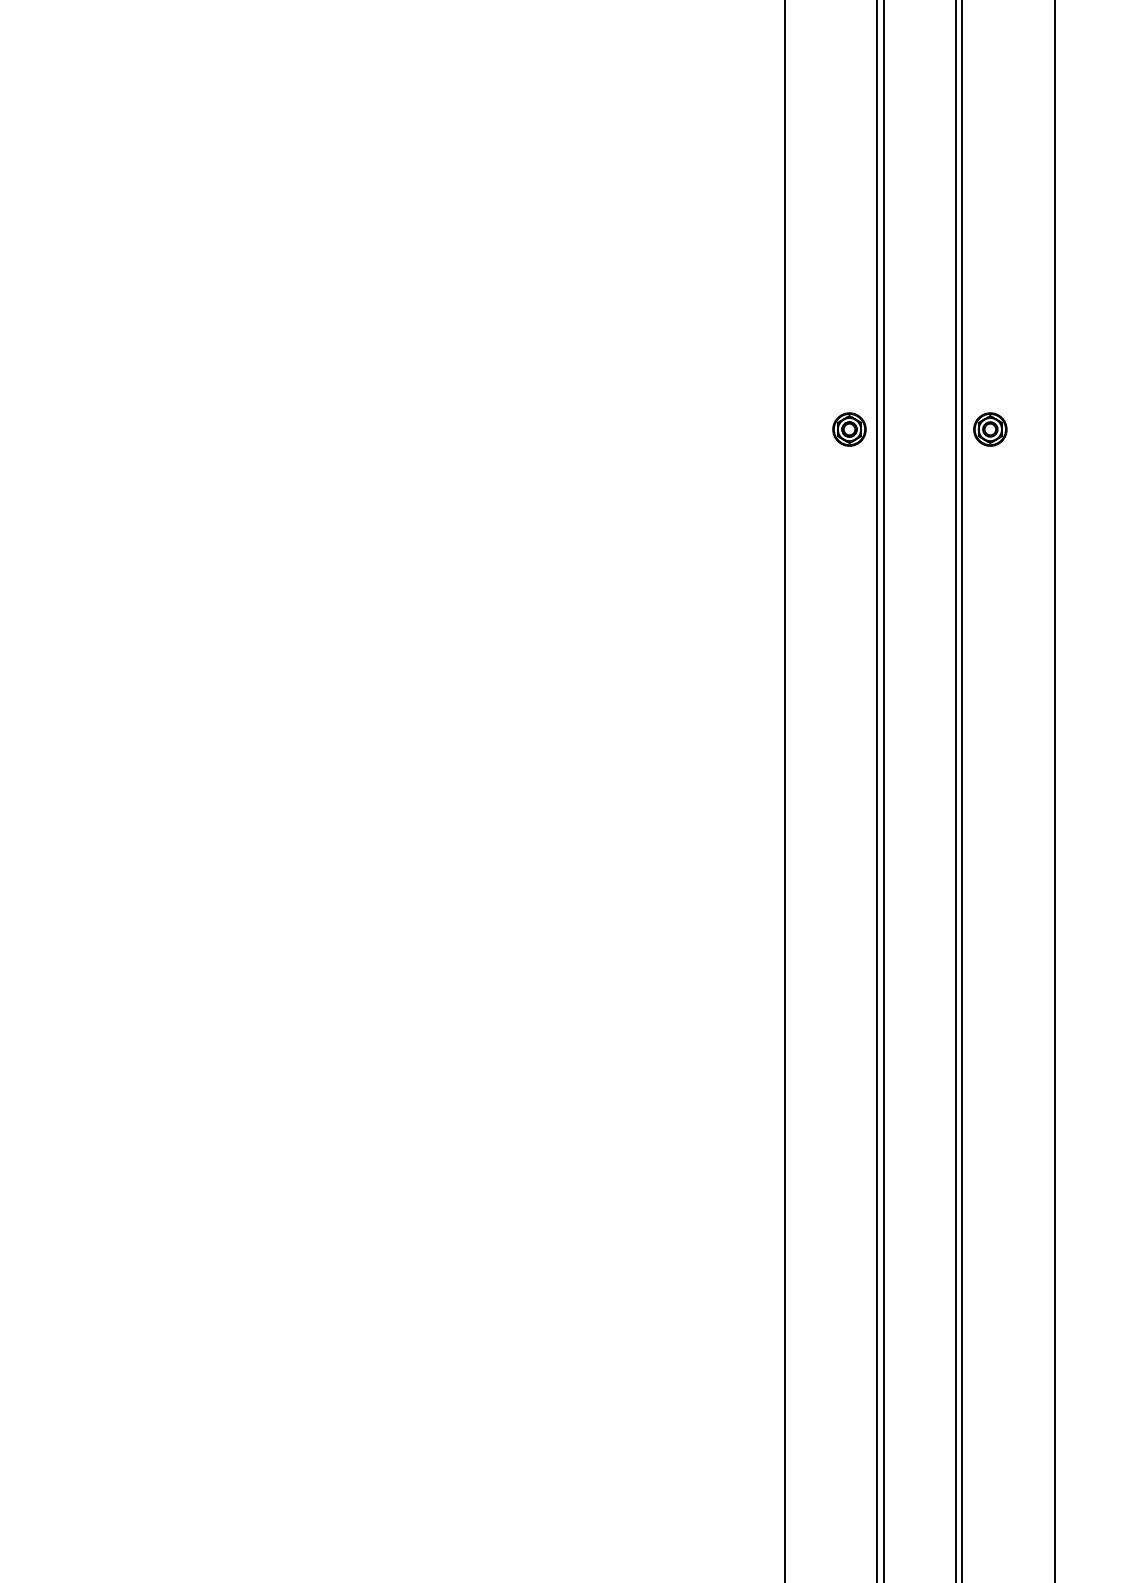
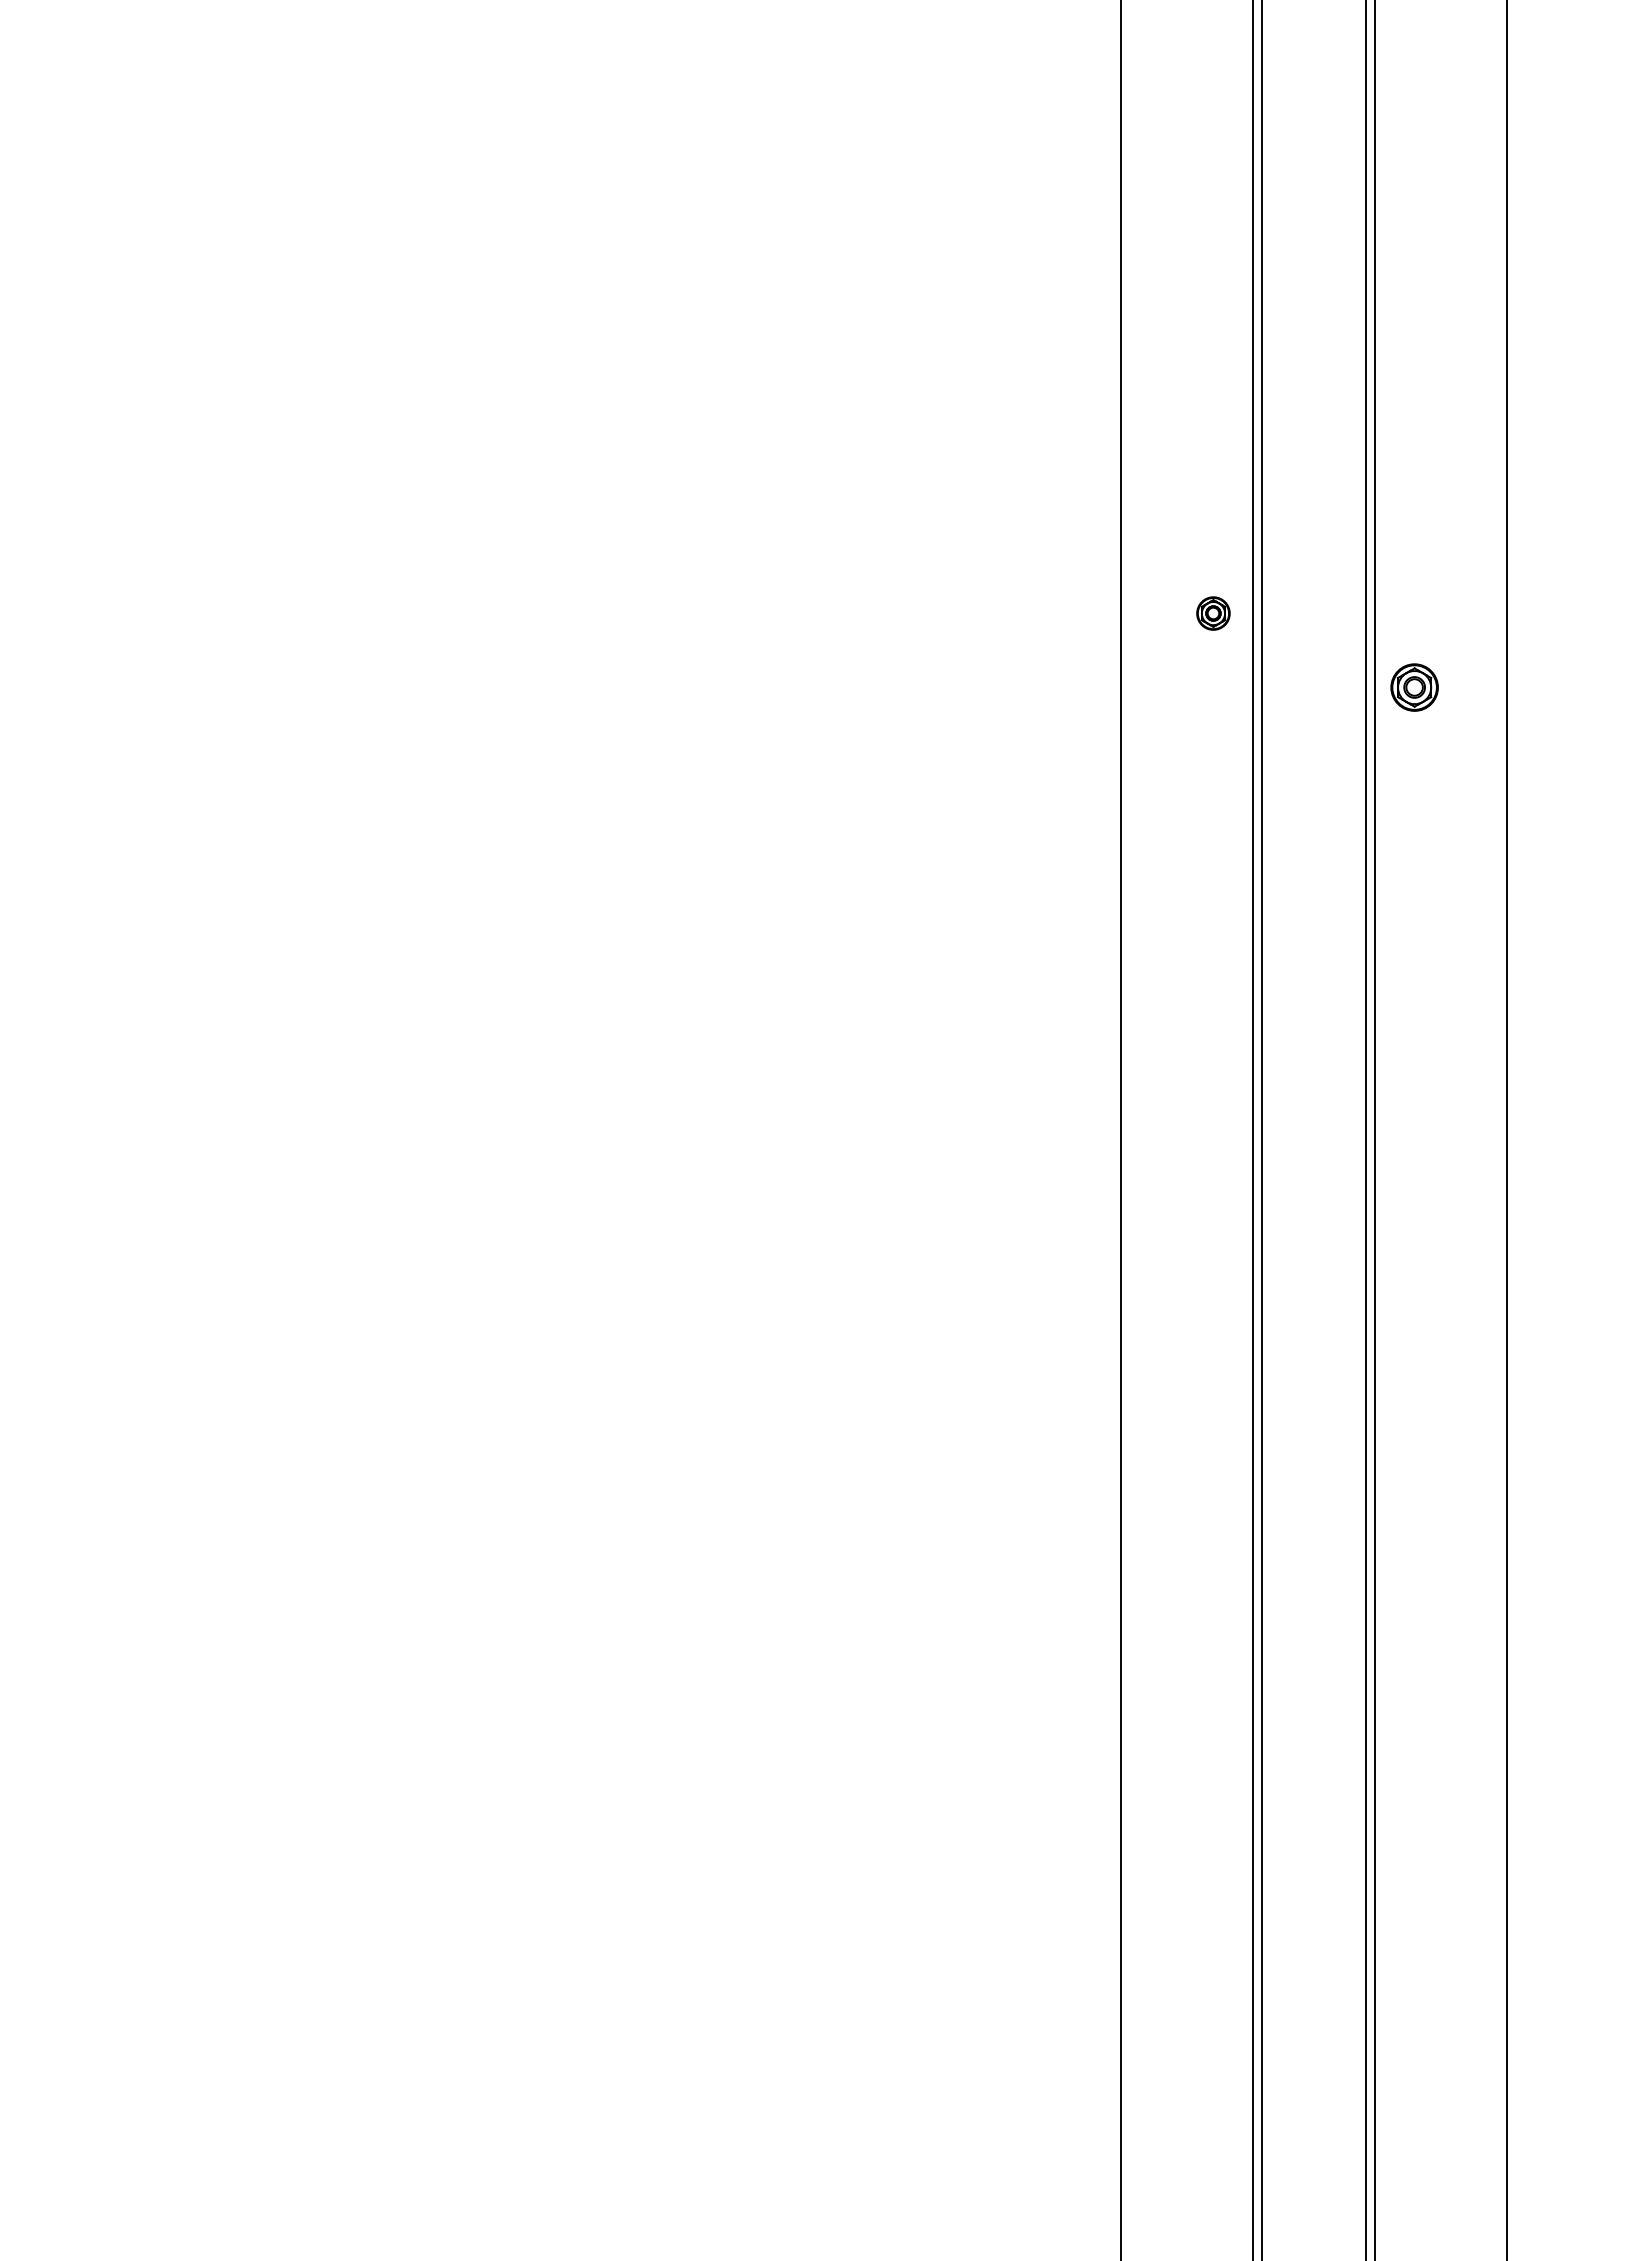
part: (849, 429) -> (1213, 613), size x0.7
part: (990, 429) -> (1414, 687), moved

